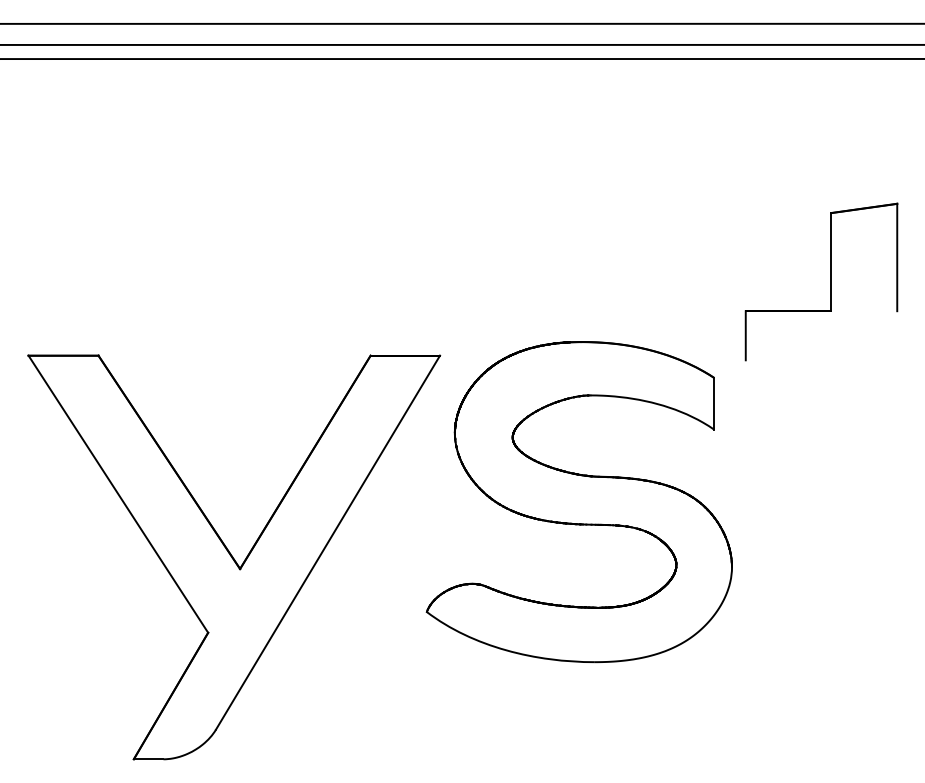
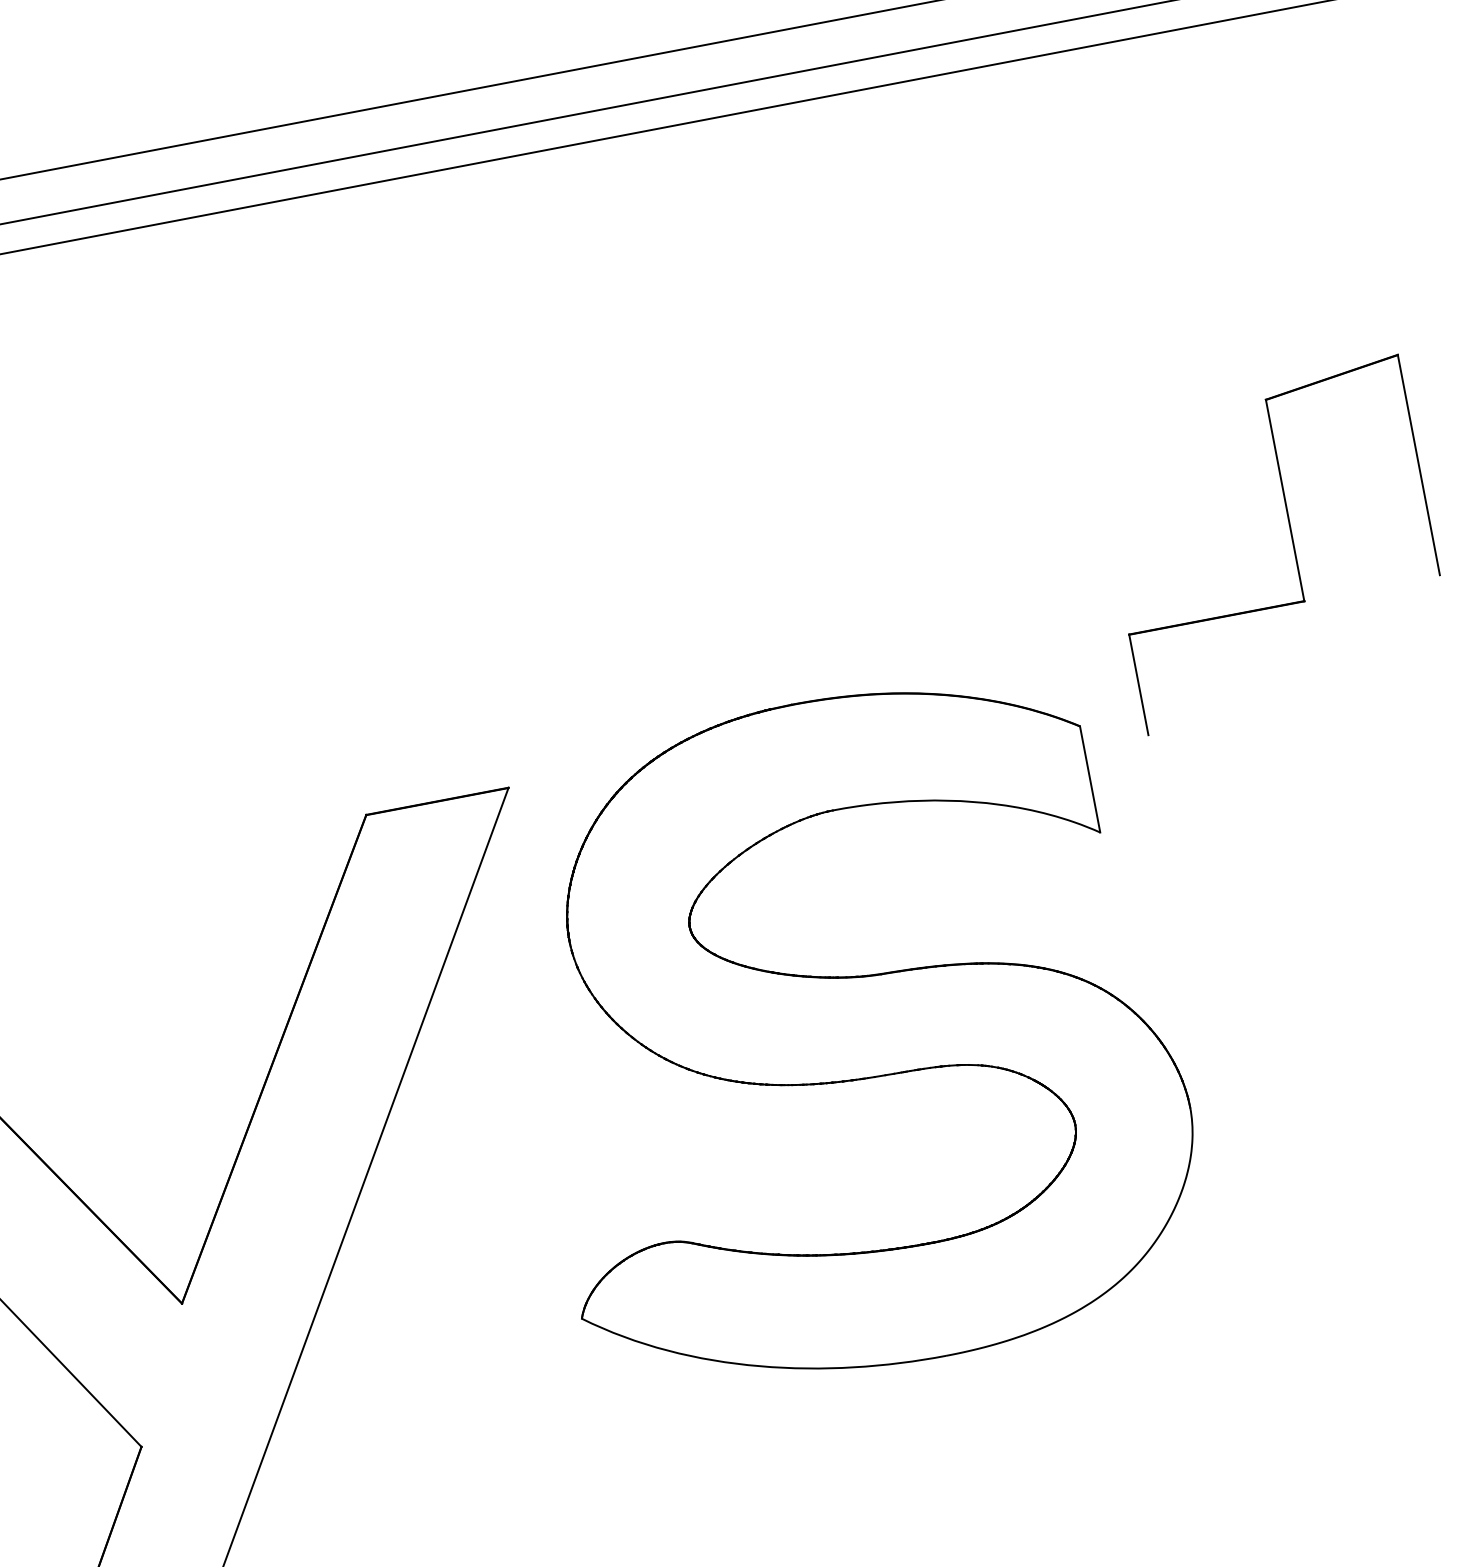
part: (830, 281) -> (1291, 540), moved

